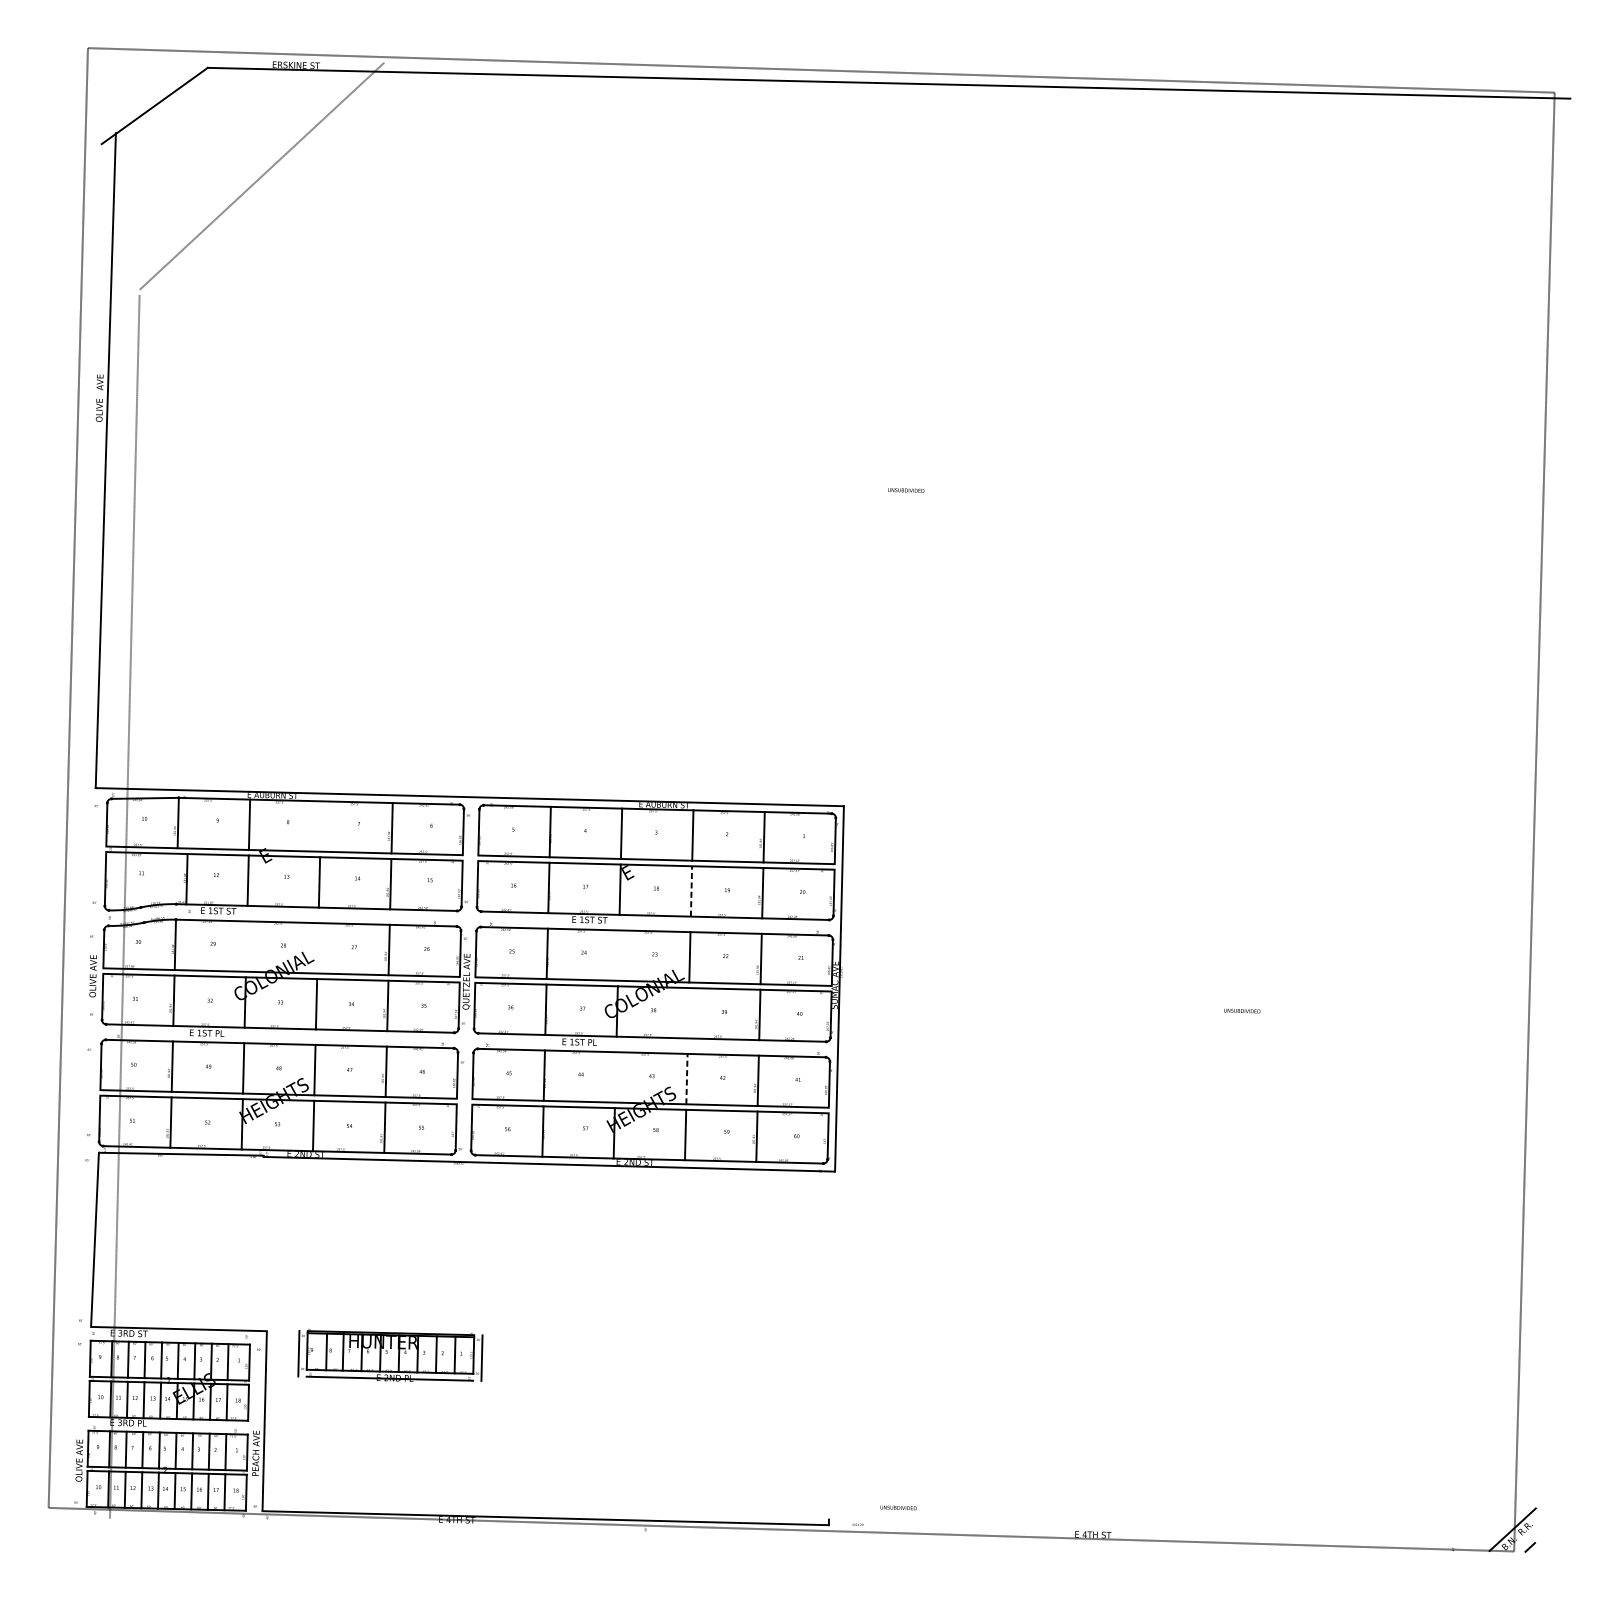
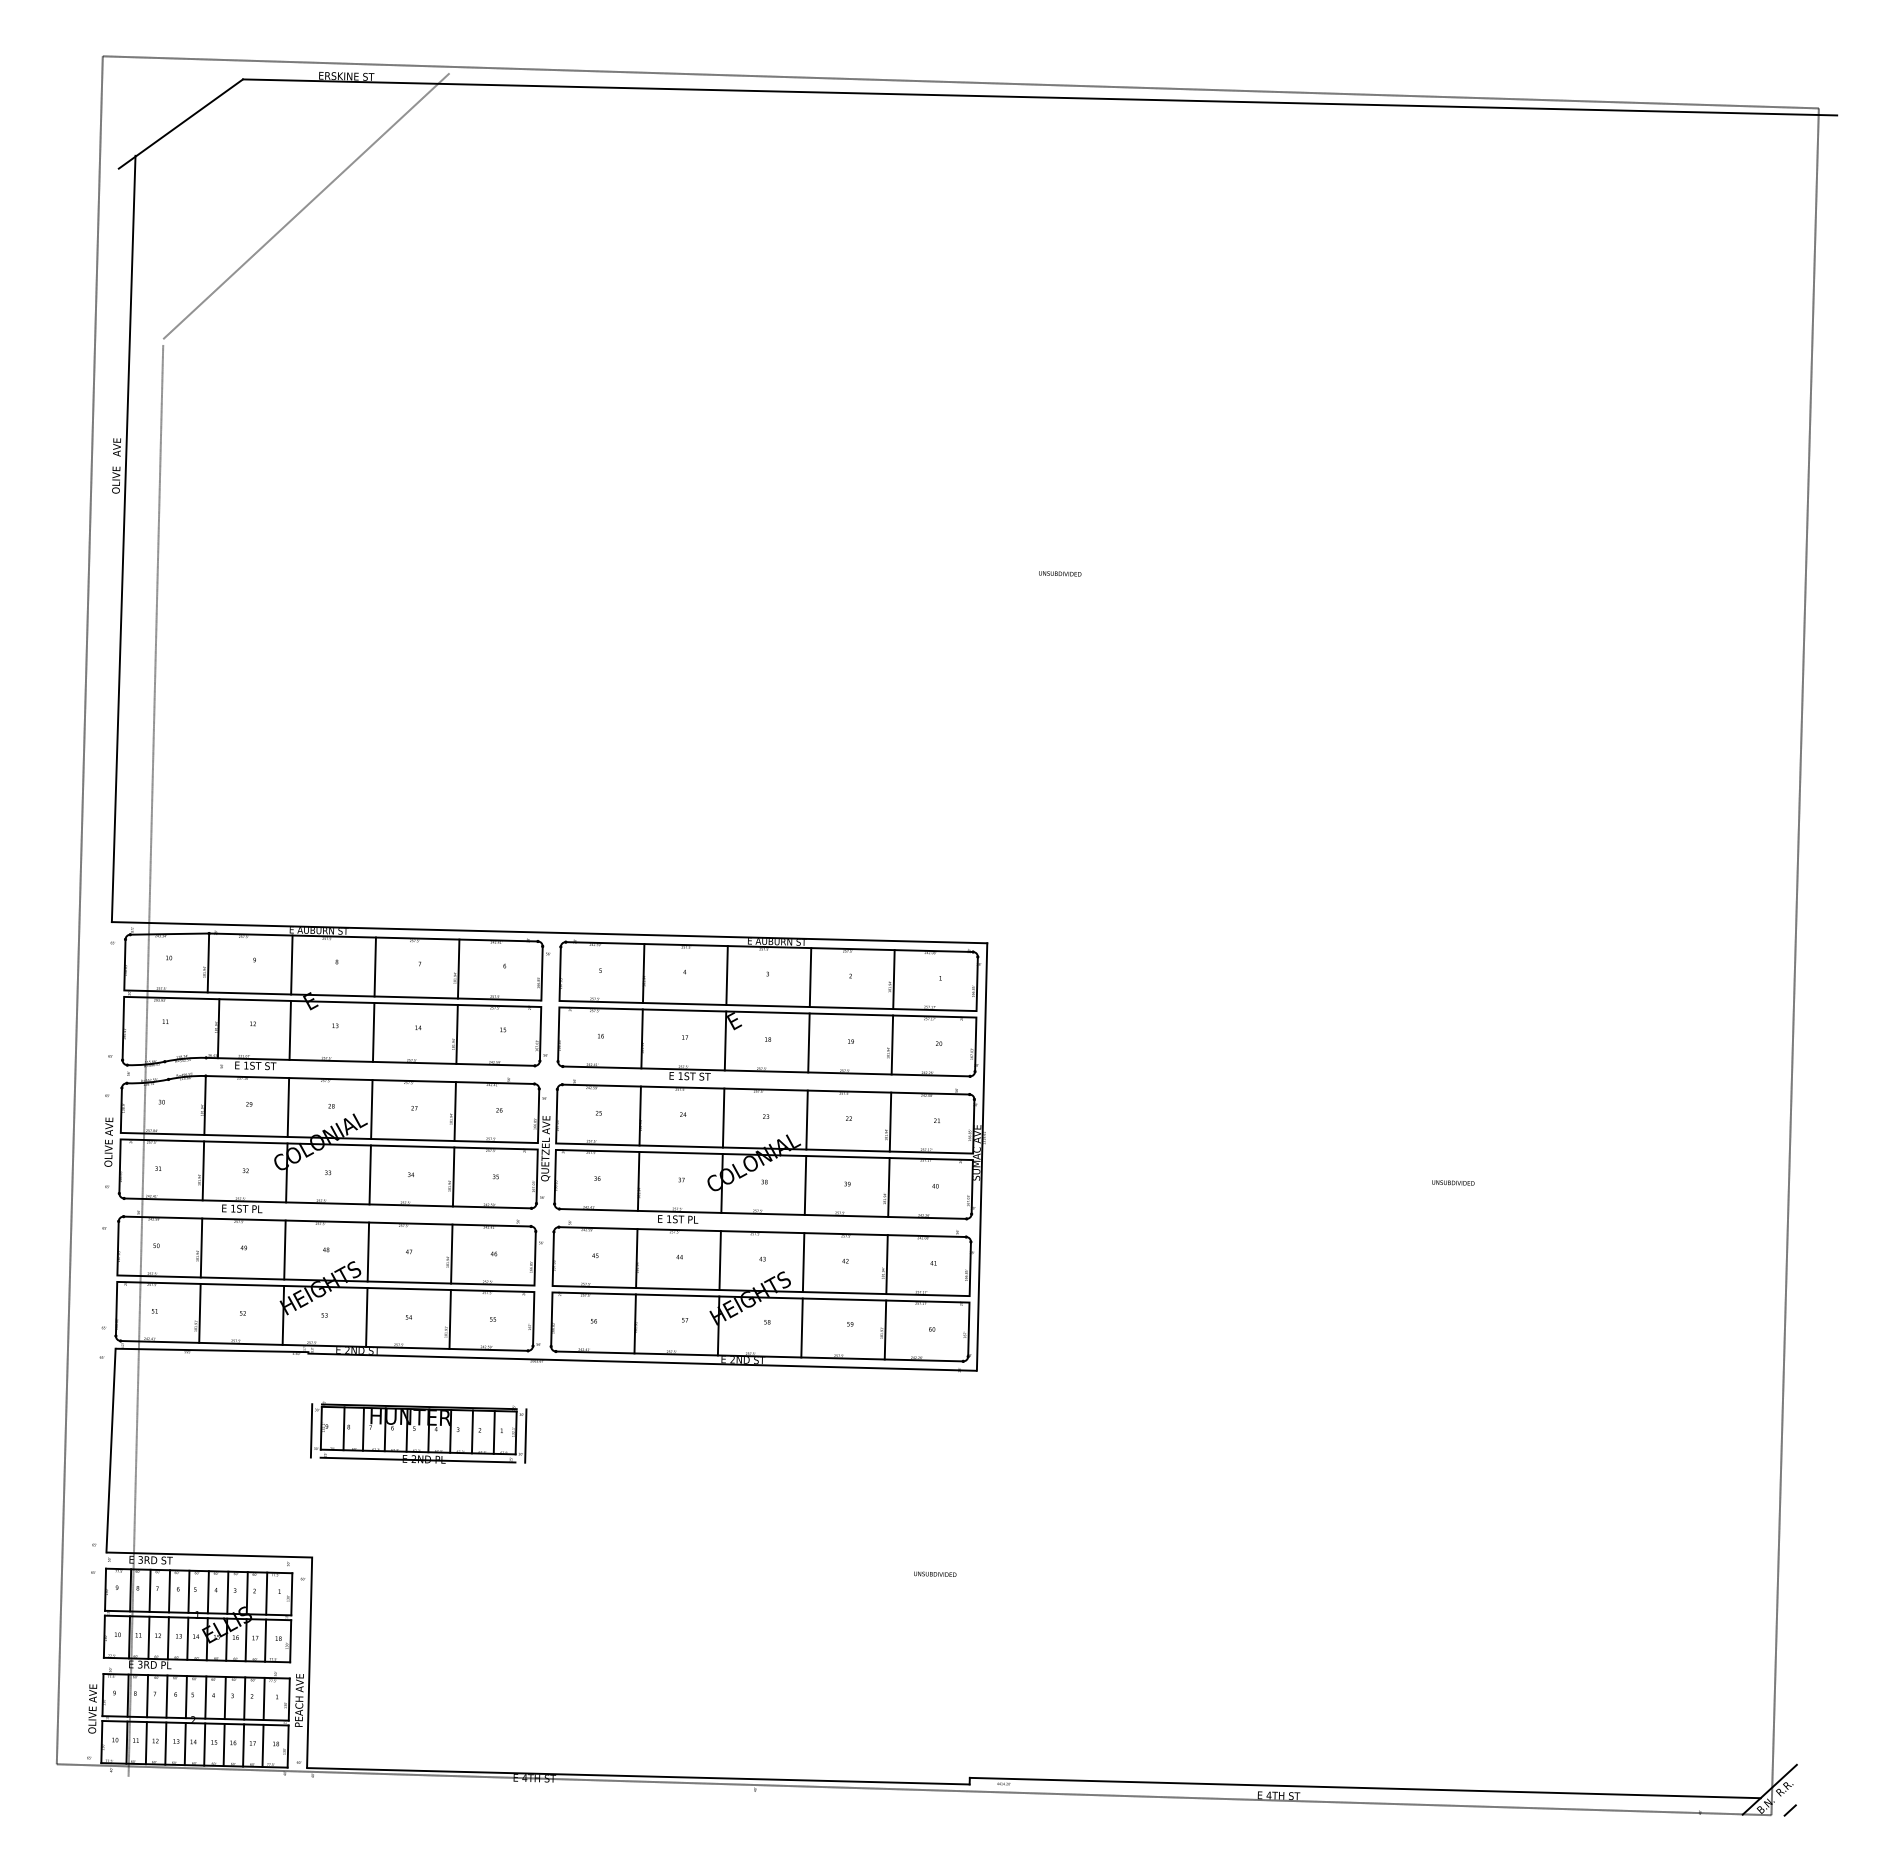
line: (320, 826) -> (374, 966), added
line: (691, 891) -> (808, 1042), dashed -> solid
line: (246, 946) -> (288, 1107), added
line: (317, 948) -> (371, 1109), added
line: (618, 955) -> (723, 1117), added
line: (688, 1013) -> (805, 1185), added
line: (615, 1077) -> (719, 1260), added
line: (686, 1079) -> (803, 1262), dashed -> solid
part: (390, 1355) -> (418, 1432), moved
text: (898, 1507) -> (935, 1573), moved
line: (1166, 1527) -> (1364, 1787), added

